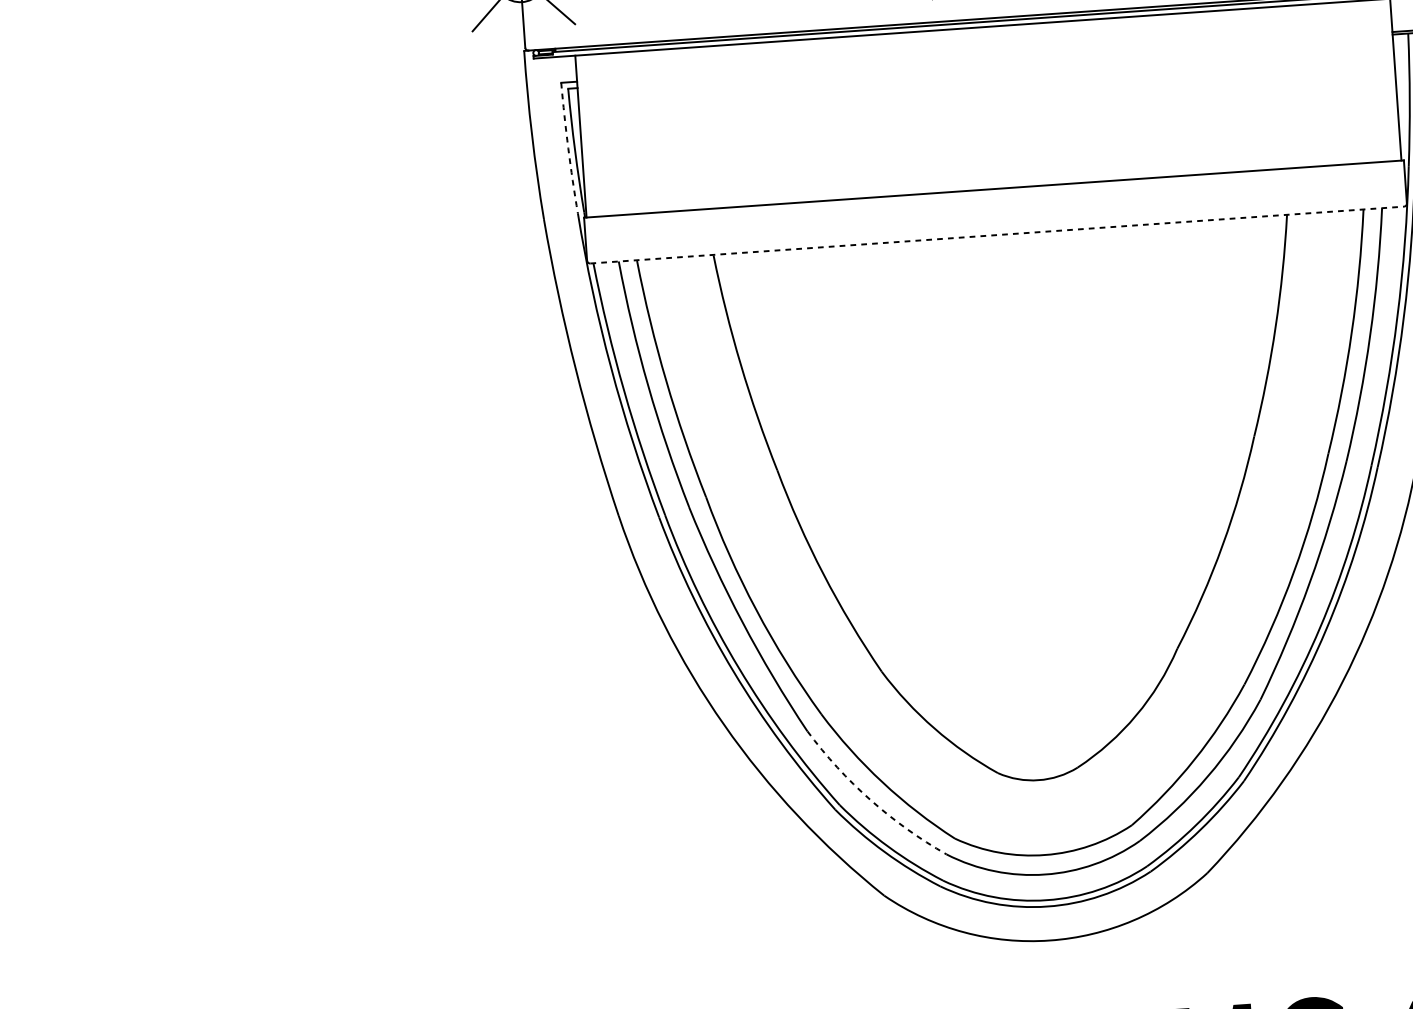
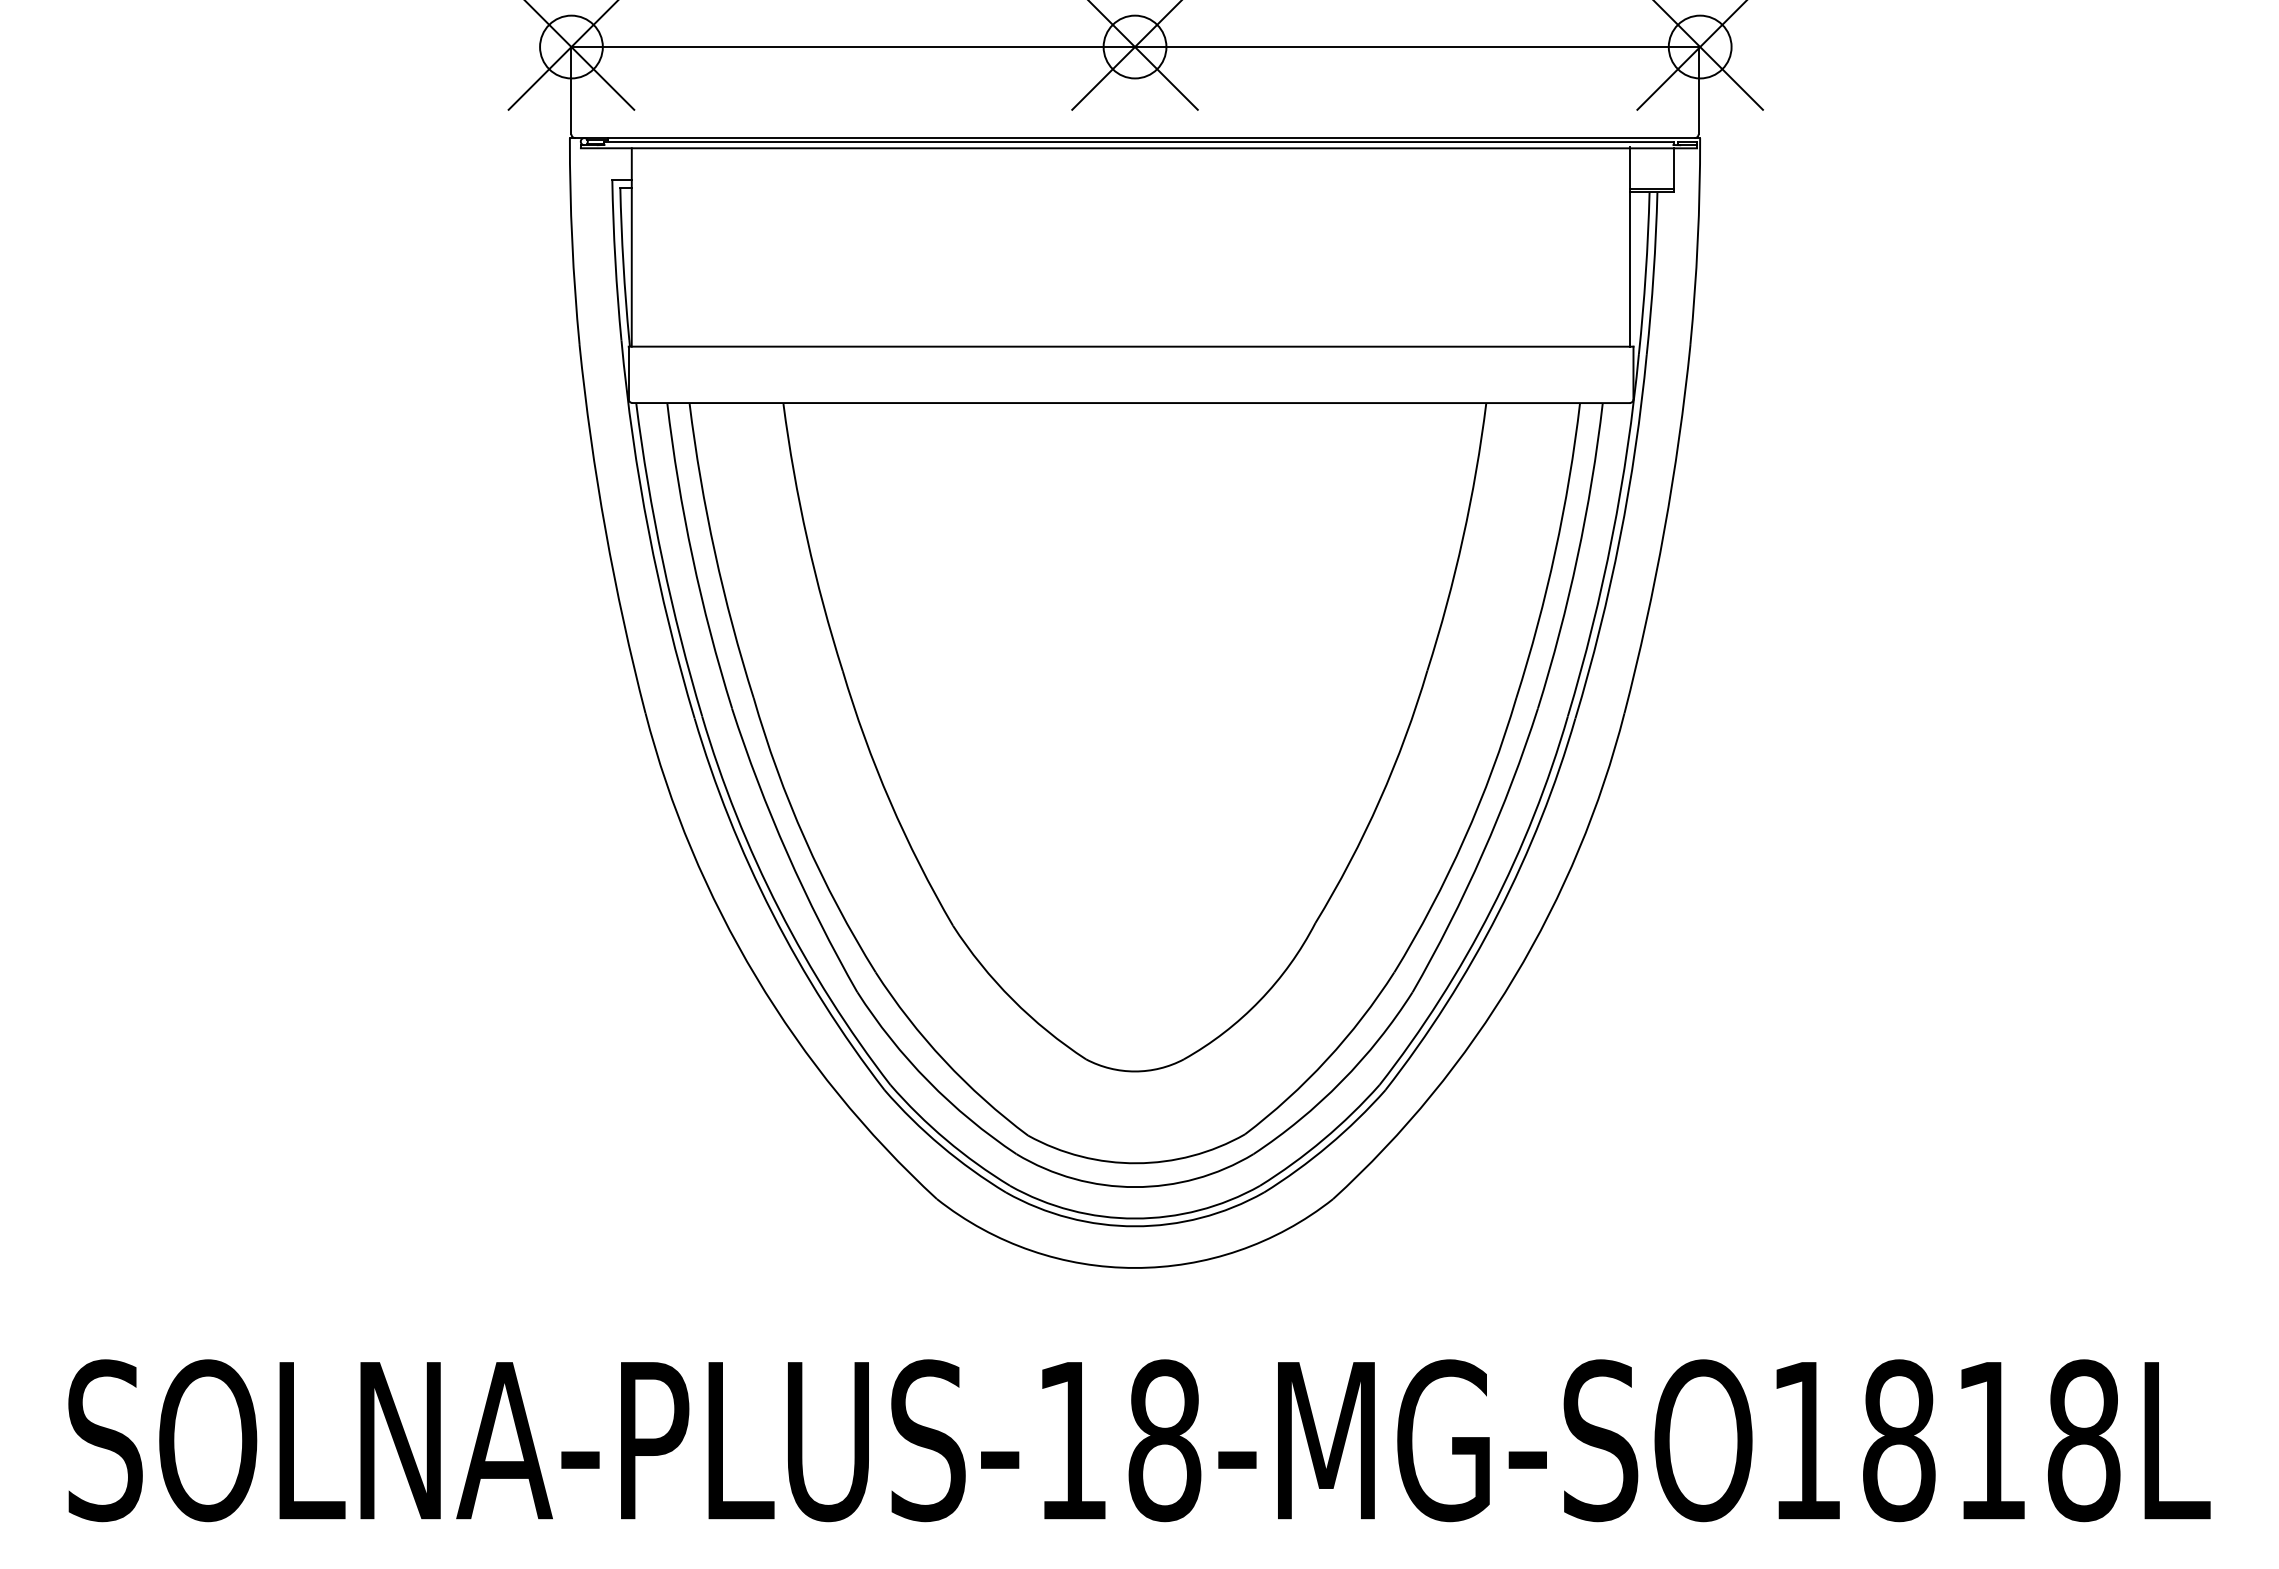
arc: (568, 148) -> (615, 260), dashed -> solid
line: (997, 235) -> (1131, 403), dashed -> solid
arc: (870, 800) -> (928, 1081), dashed -> solid

